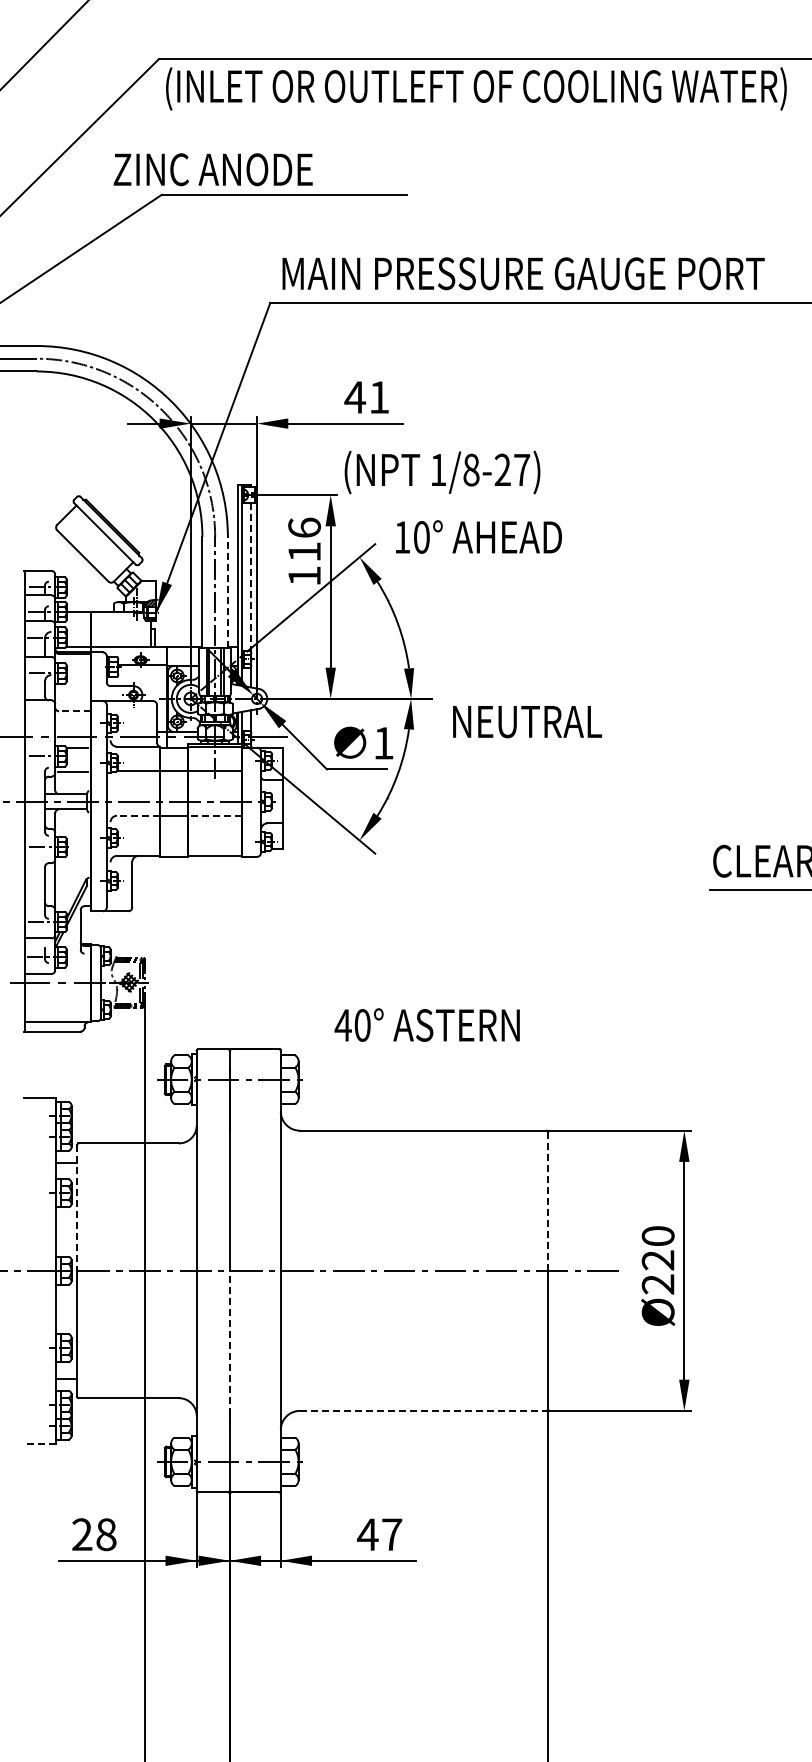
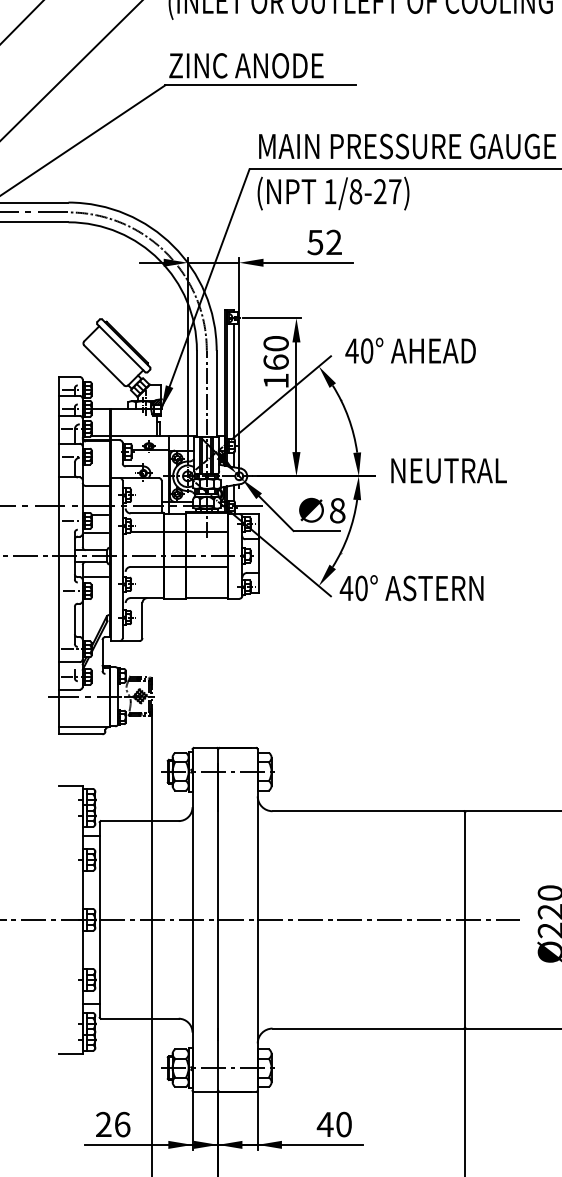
text: (212, 169) -> (245, 65), moved
text: (366, 397) -> (324, 242), 41 -> 52
text: (442, 472) -> (333, 193), moved
text: (402, 537) -> (352, 351), 10° -> 40°
text: (304, 539) -> (276, 352), 116 -> 160
line: (250, 576) -> (234, 381), dashed -> solid
line: (227, 591) -> (216, 392), dashed -> solid
line: (75, 711) -> (98, 486), dashed -> solid
text: (527, 722) -> (449, 471), moved
text: (383, 743) -> (337, 510), 1 -> 8
line: (138, 815) -> (147, 566), dashed -> solid
line: (215, 815) -> (207, 566), dashed -> solid
line: (72, 828) -> (96, 576), added
text: (426, 1024) -> (411, 587), moved
line: (548, 1201) -> (465, 866), dashed -> solid
line: (77, 1208) -> (100, 871), dashed -> solid
line: (229, 1347) -> (217, 979), dashed -> solid
line: (423, 1410) -> (368, 1028), dashed -> solid
line: (40, 1444) -> (71, 1054), dashed -> solid
text: (106, 1534) -> (122, 1124), 28 -> 26
text: (392, 1534) -> (344, 1124), 47 -> 40

